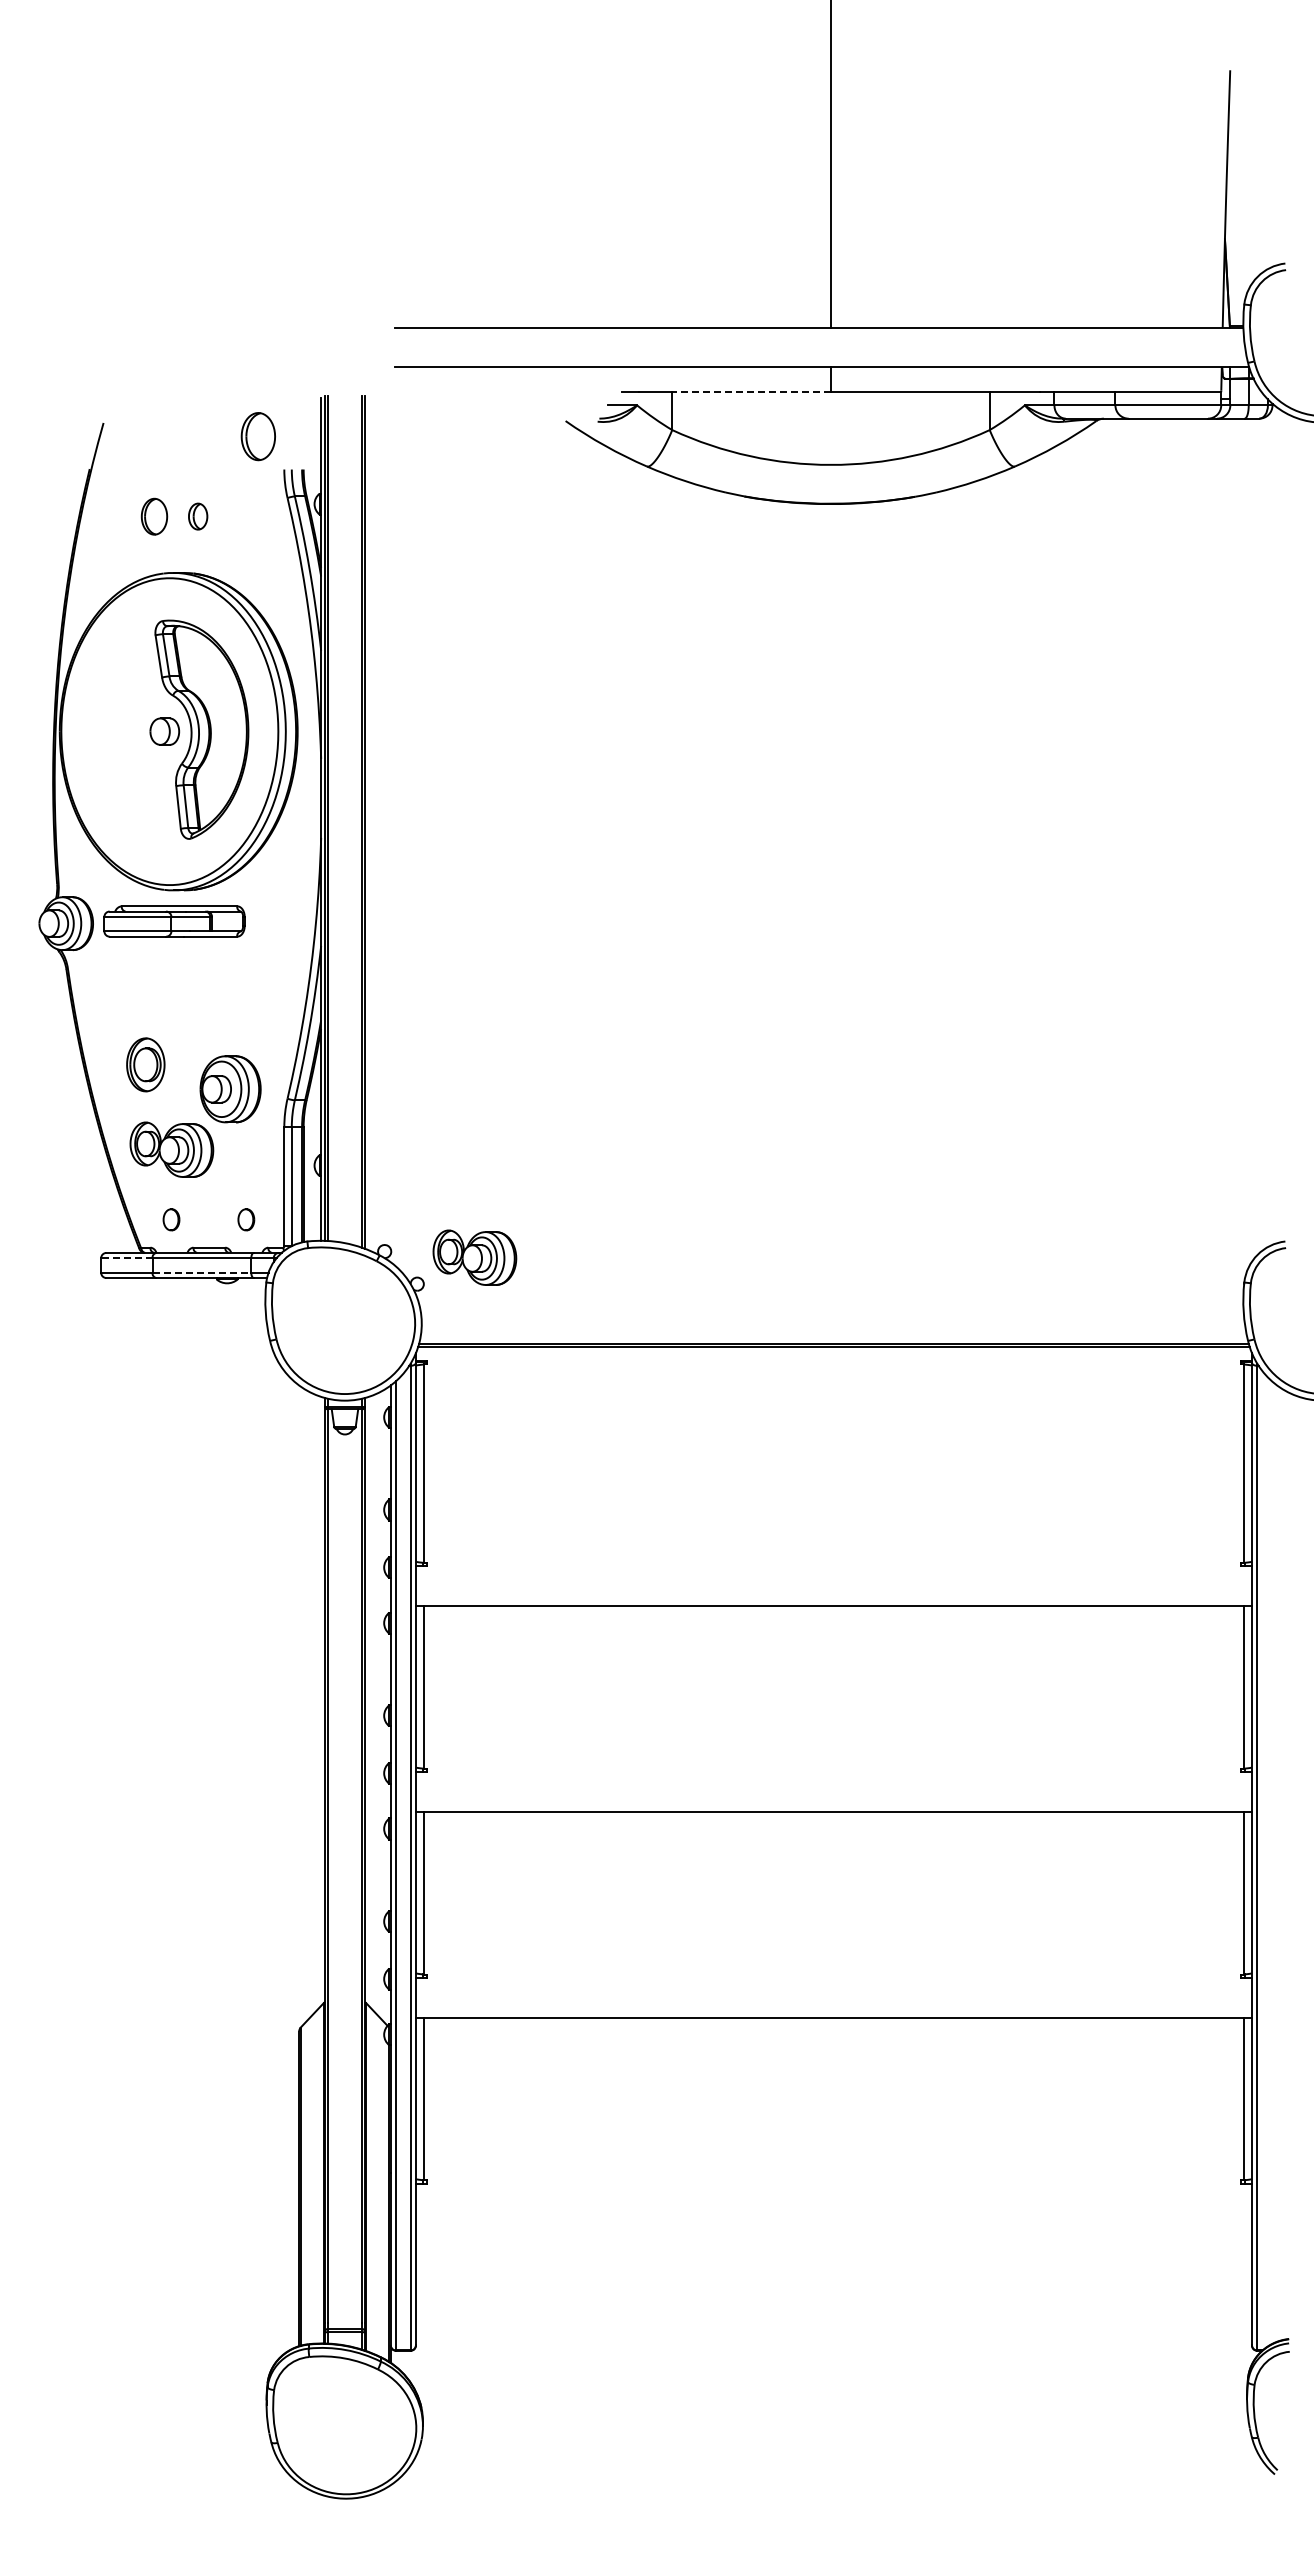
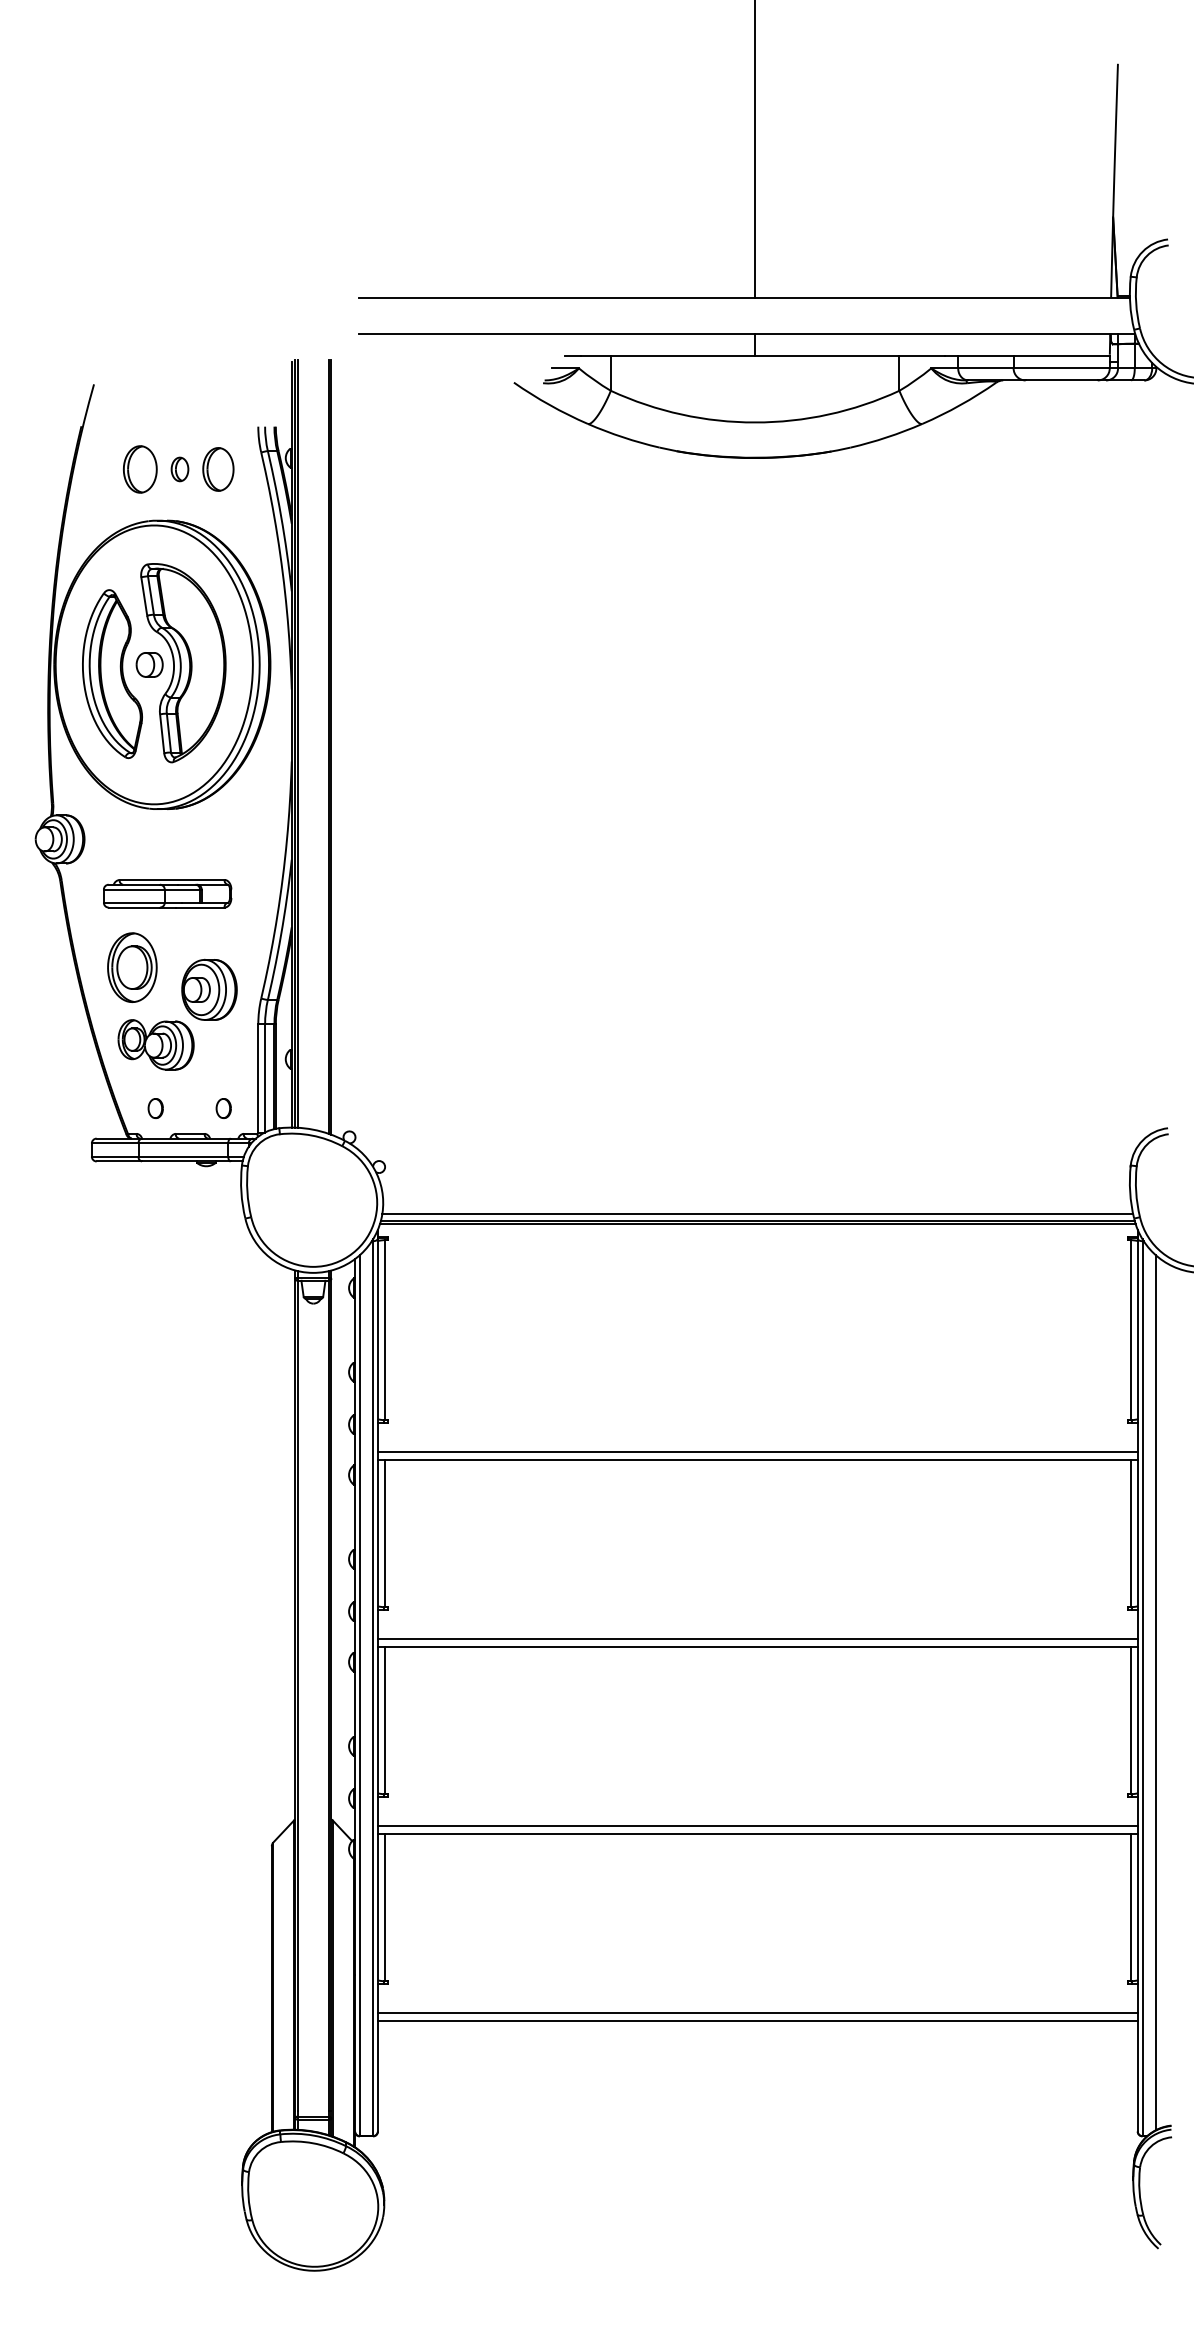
line: (751, 392) -> (682, 356), dashed -> solid
part: (257, 436) -> (217, 469), moved
part: (154, 516) -> (140, 469), size x1.43
part: (123, 741) -> (112, 673), added
part: (174, 921) -> (167, 893), moved
part: (145, 1064) -> (132, 967), size x1.43
part: (474, 1257) -> (431, 1142), removed
line: (126, 1258) -> (114, 1143), dashed -> solid
line: (202, 1272) -> (183, 1156), dashed -> solid
line: (833, 1335) -> (757, 1213), added
line: (833, 1598) -> (757, 1452), added
line: (833, 1803) -> (757, 1638), added
line: (1271, 1862) -> (1155, 1692), added
line: (833, 2009) -> (757, 1826), added
line: (833, 2215) -> (757, 2013), added
line: (833, 2223) -> (757, 2020), added

